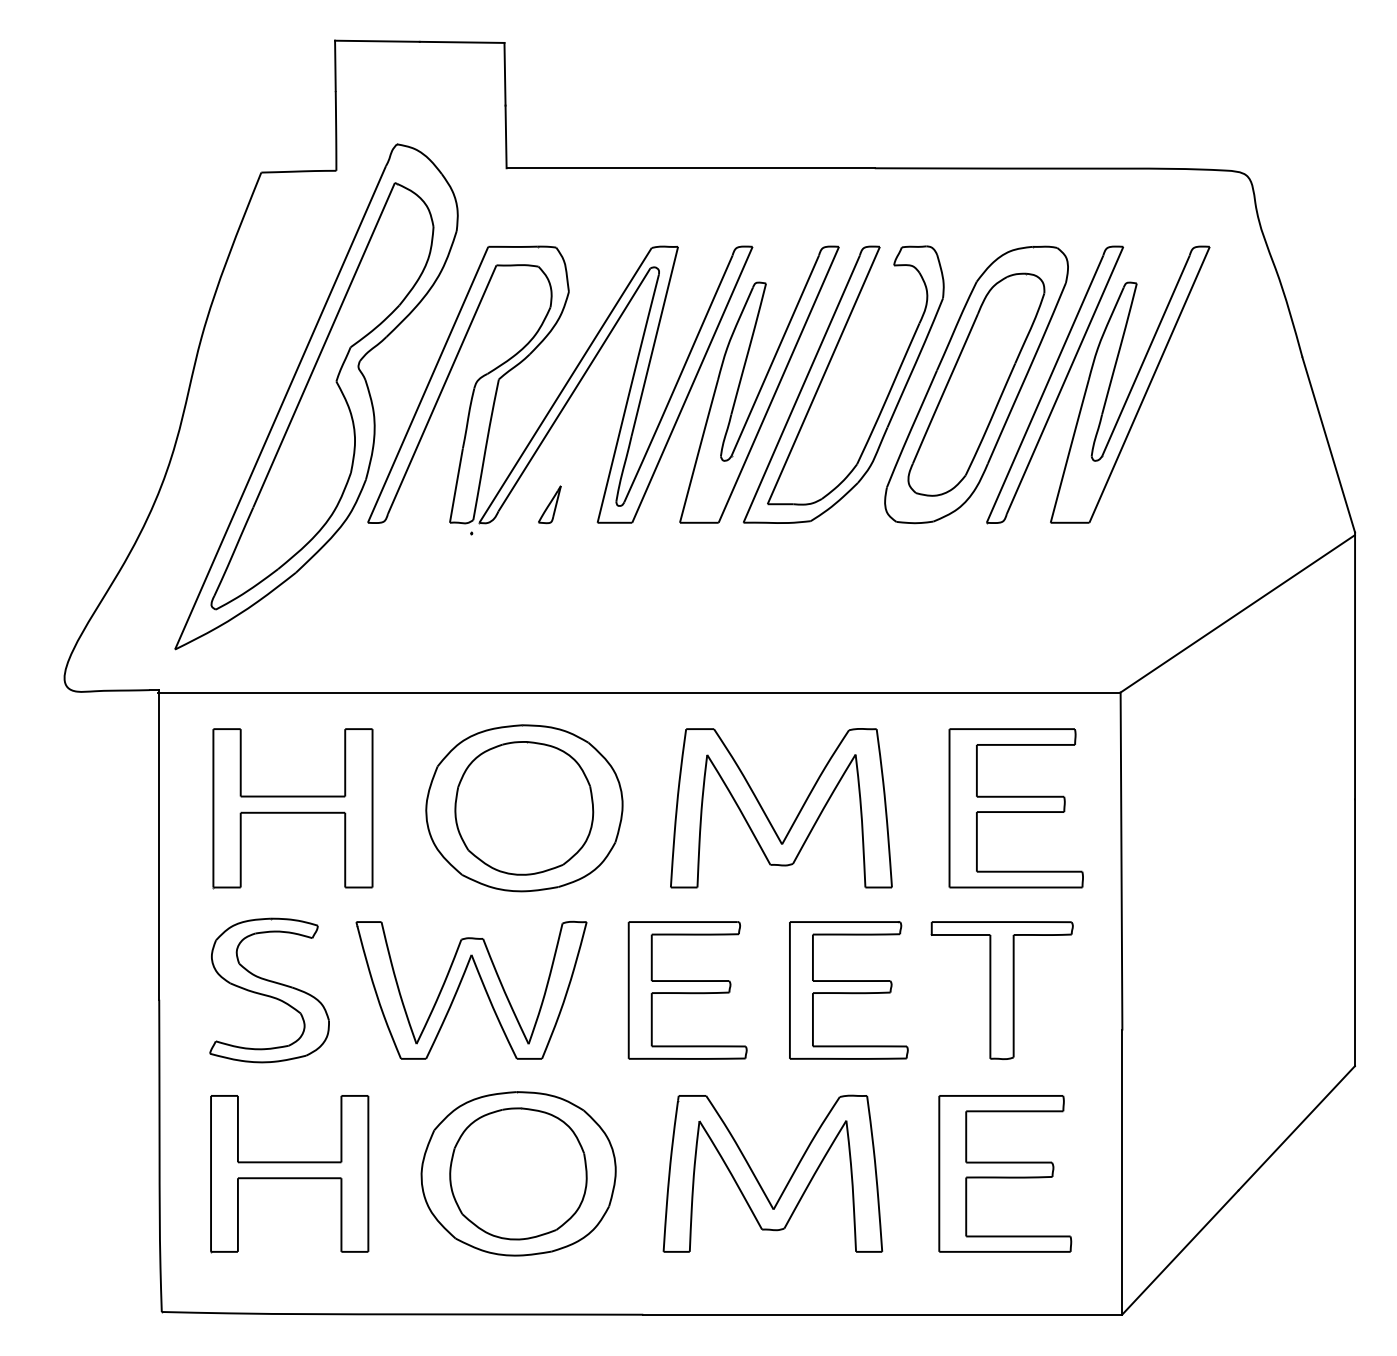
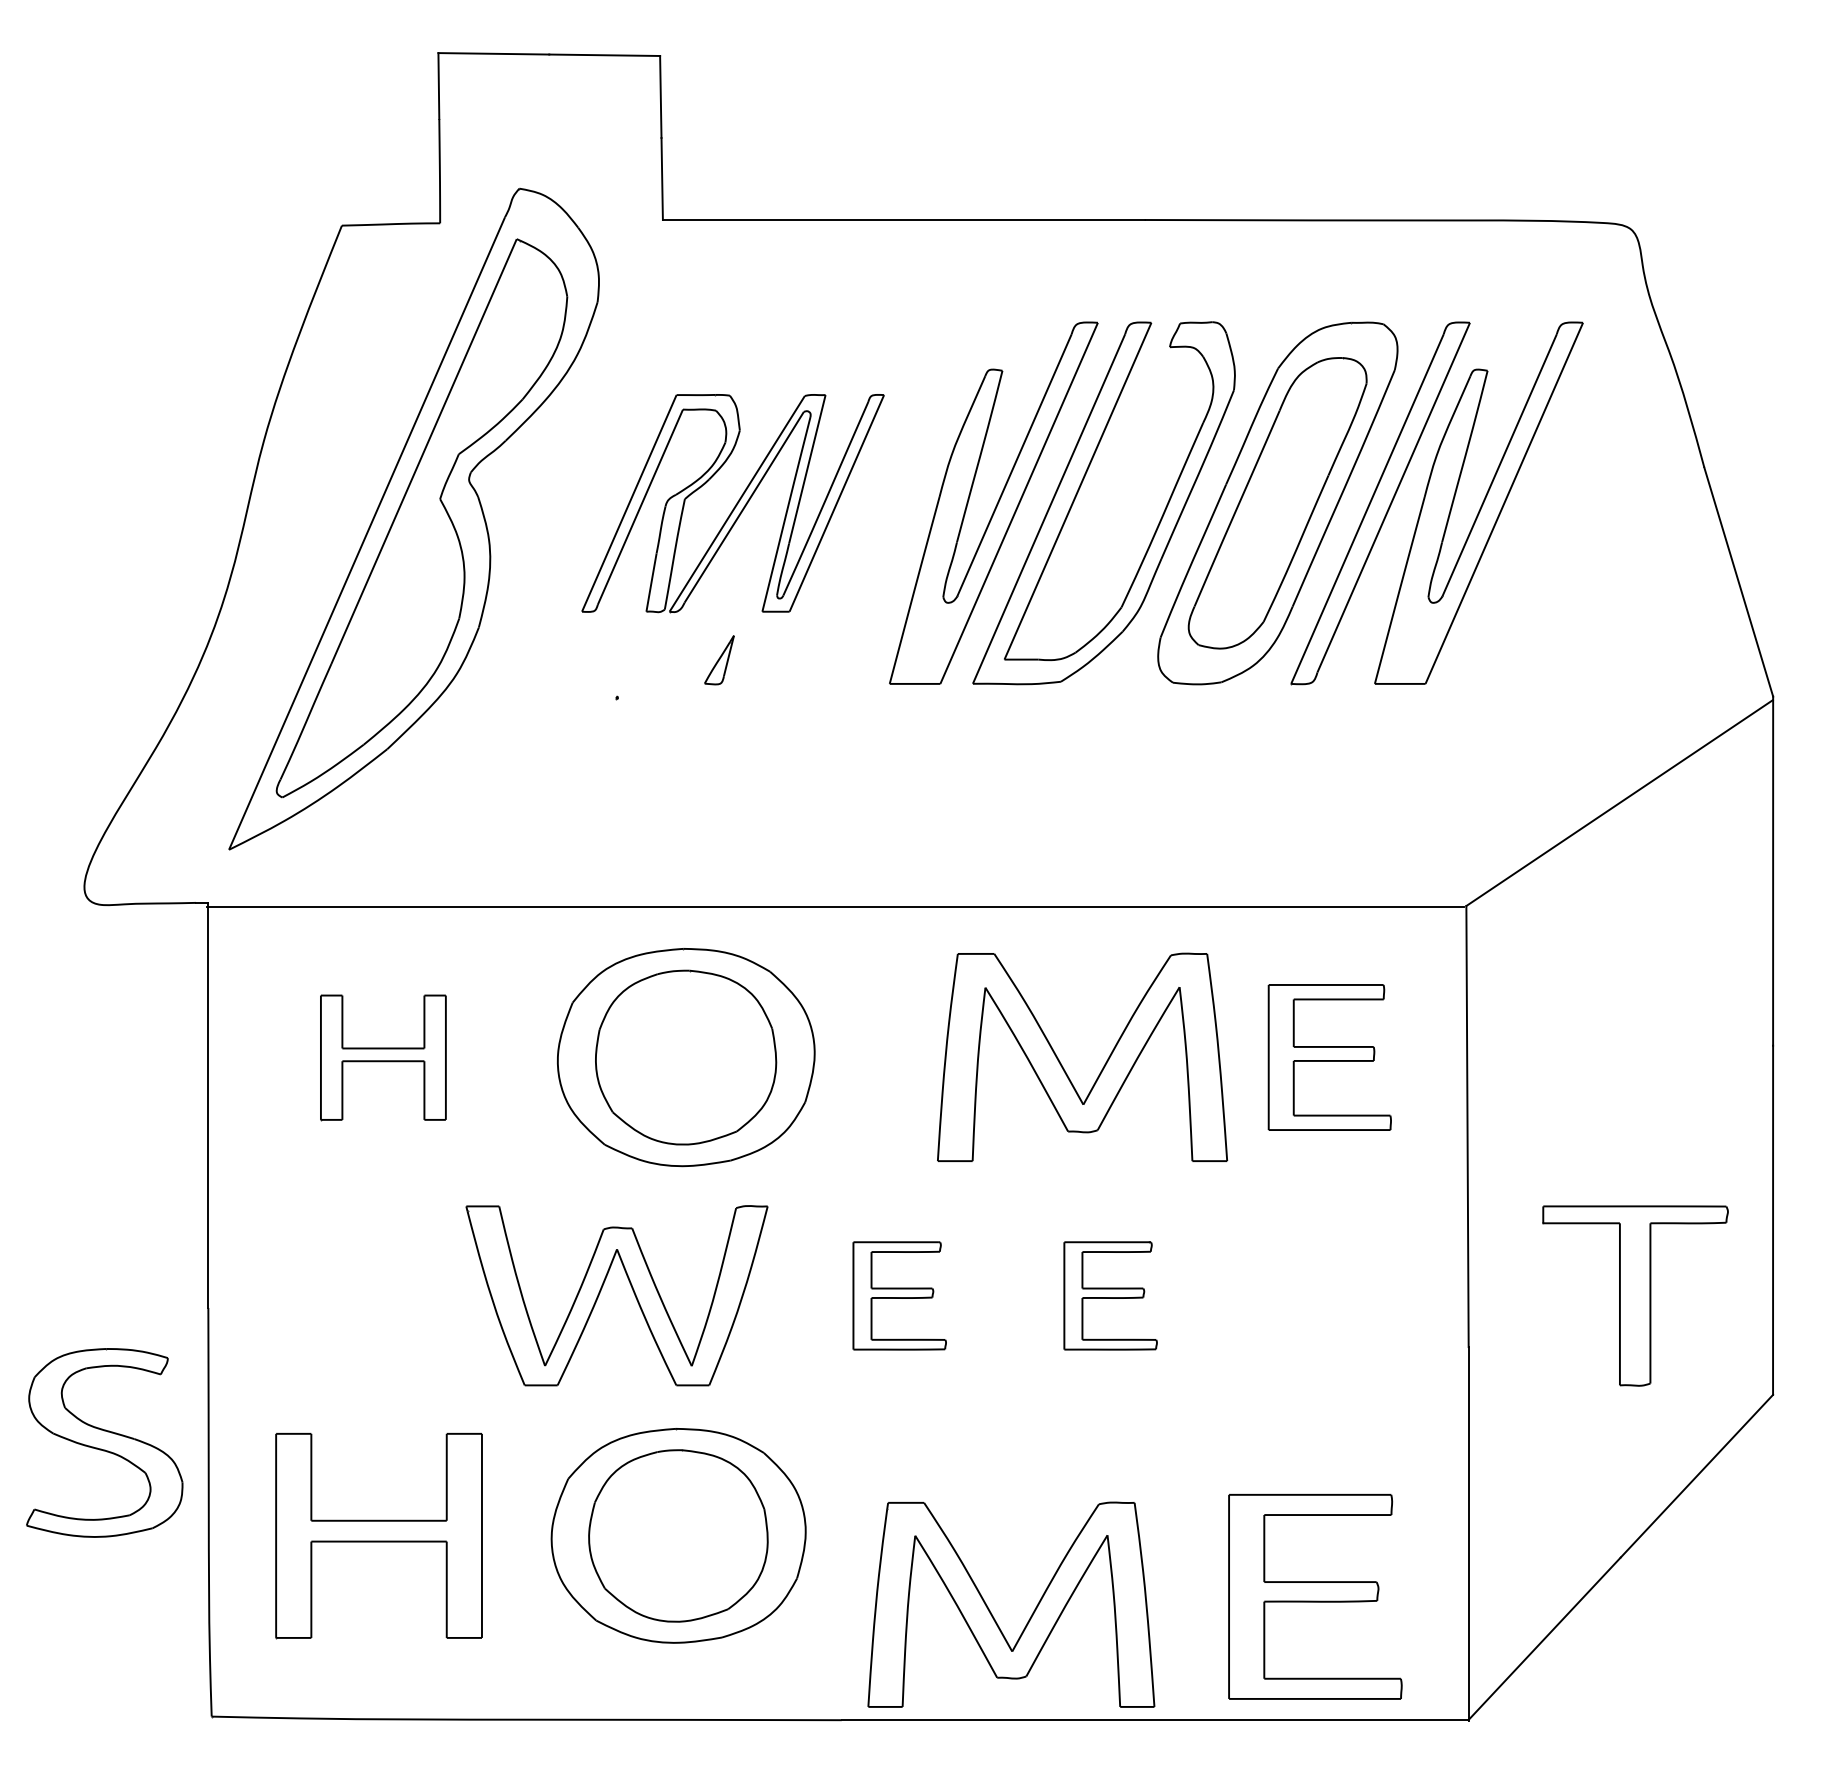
part: (559, 384) -> (732, 503), size x0.6
part: (293, 808) -> (383, 1057), size x0.6
part: (1016, 808) -> (1329, 1057), size x0.7
part: (766, 815) -> (1063, 1066), moved
part: (269, 990) -> (104, 1442), moved
part: (687, 990) -> (899, 1295), size x0.6
part: (848, 990) -> (1110, 1295), size x0.6
part: (1002, 990) -> (1635, 1295), moved
part: (1005, 1173) -> (1315, 1596), moved
part: (759, 1181) -> (993, 1615), moved

